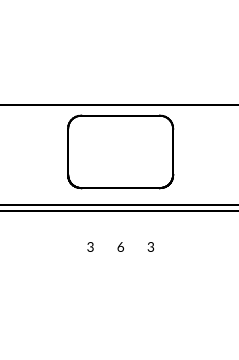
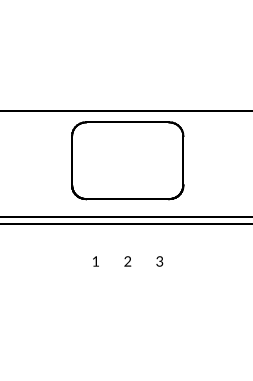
text: (90, 247) -> (95, 261), 3 -> 1
text: (120, 247) -> (127, 261), 6 -> 2

